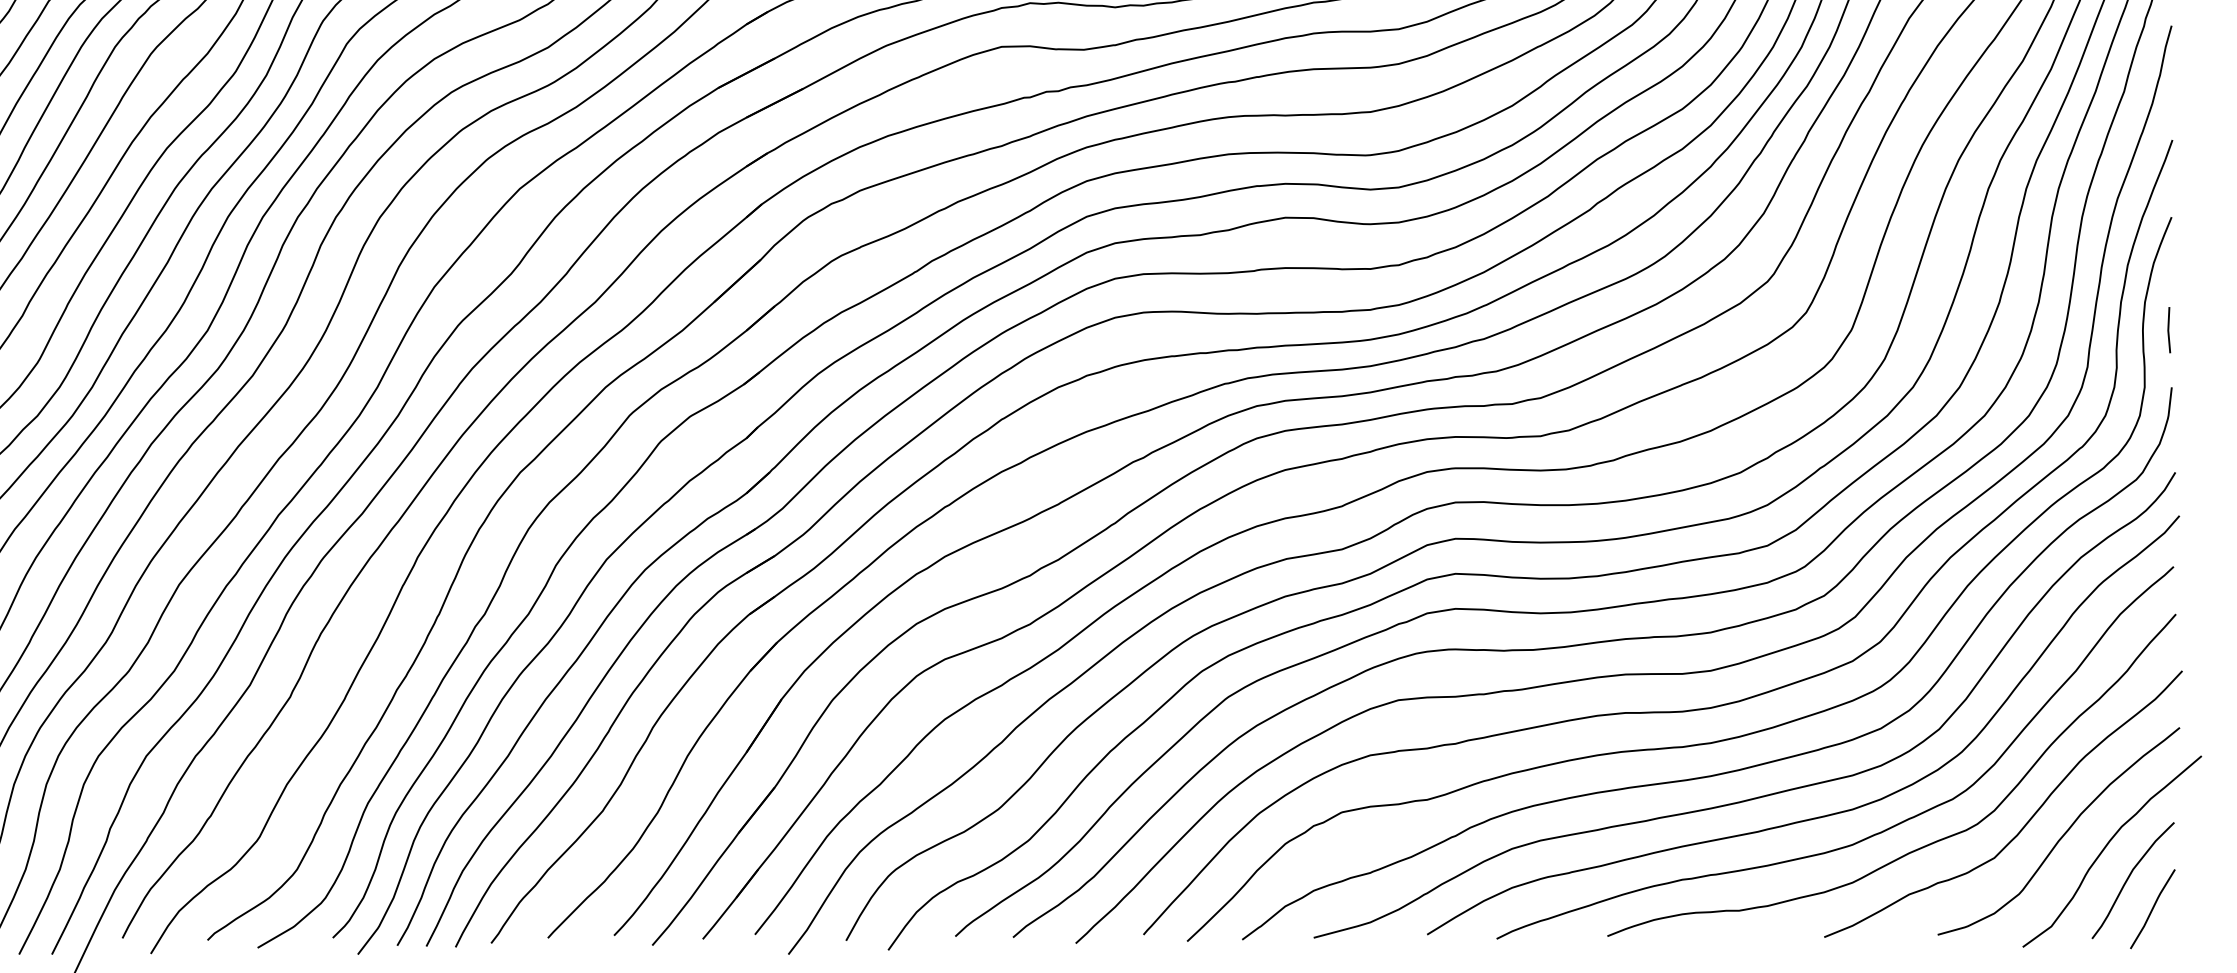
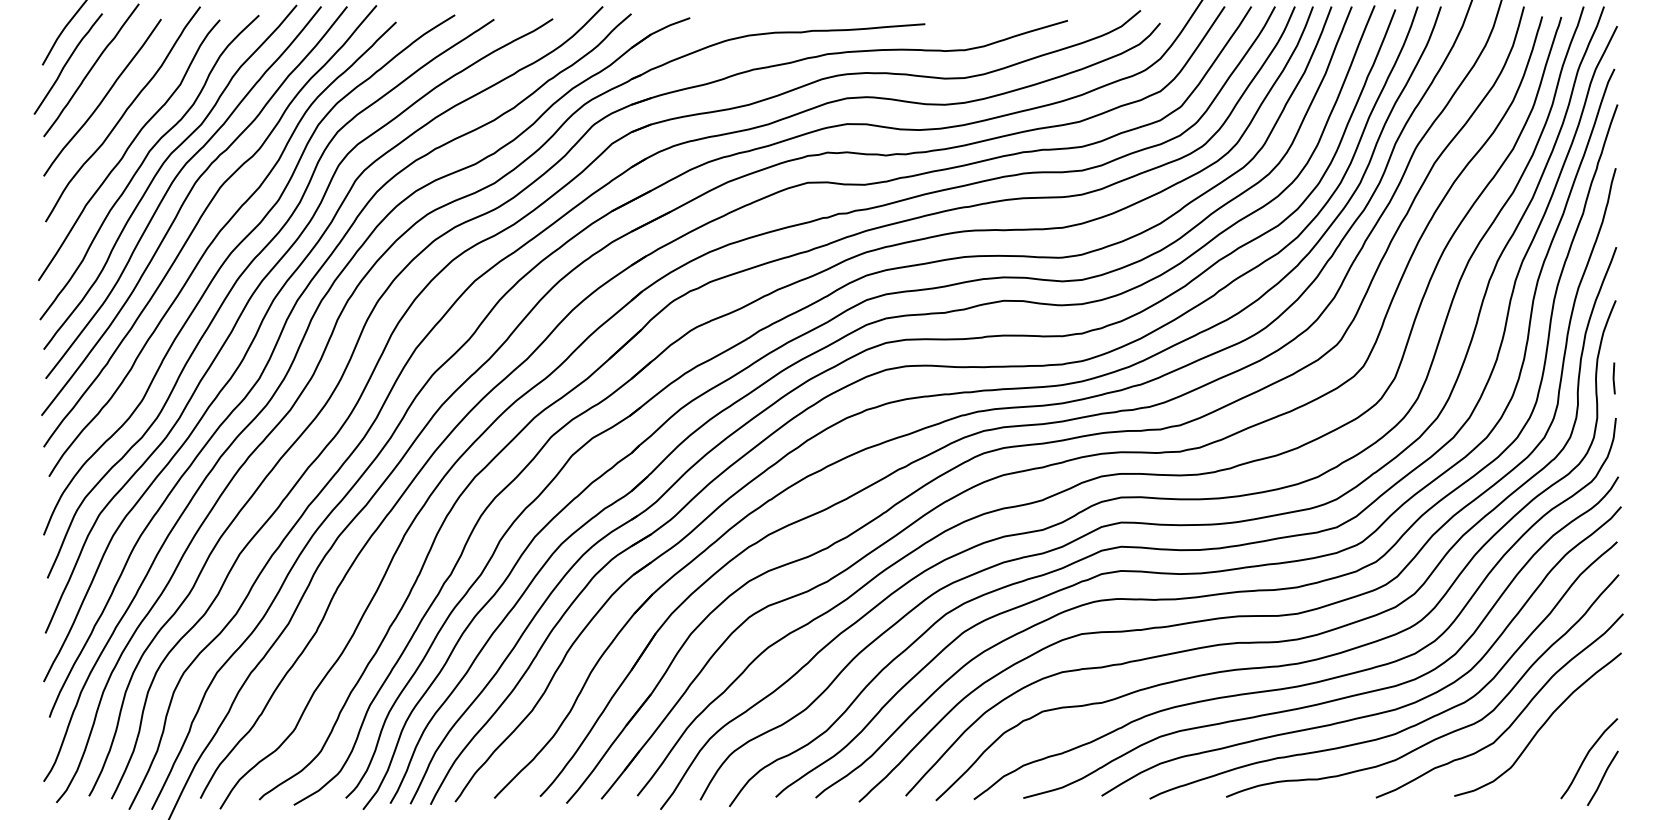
curve: (2107, 847) -> (1571, 735), removed

